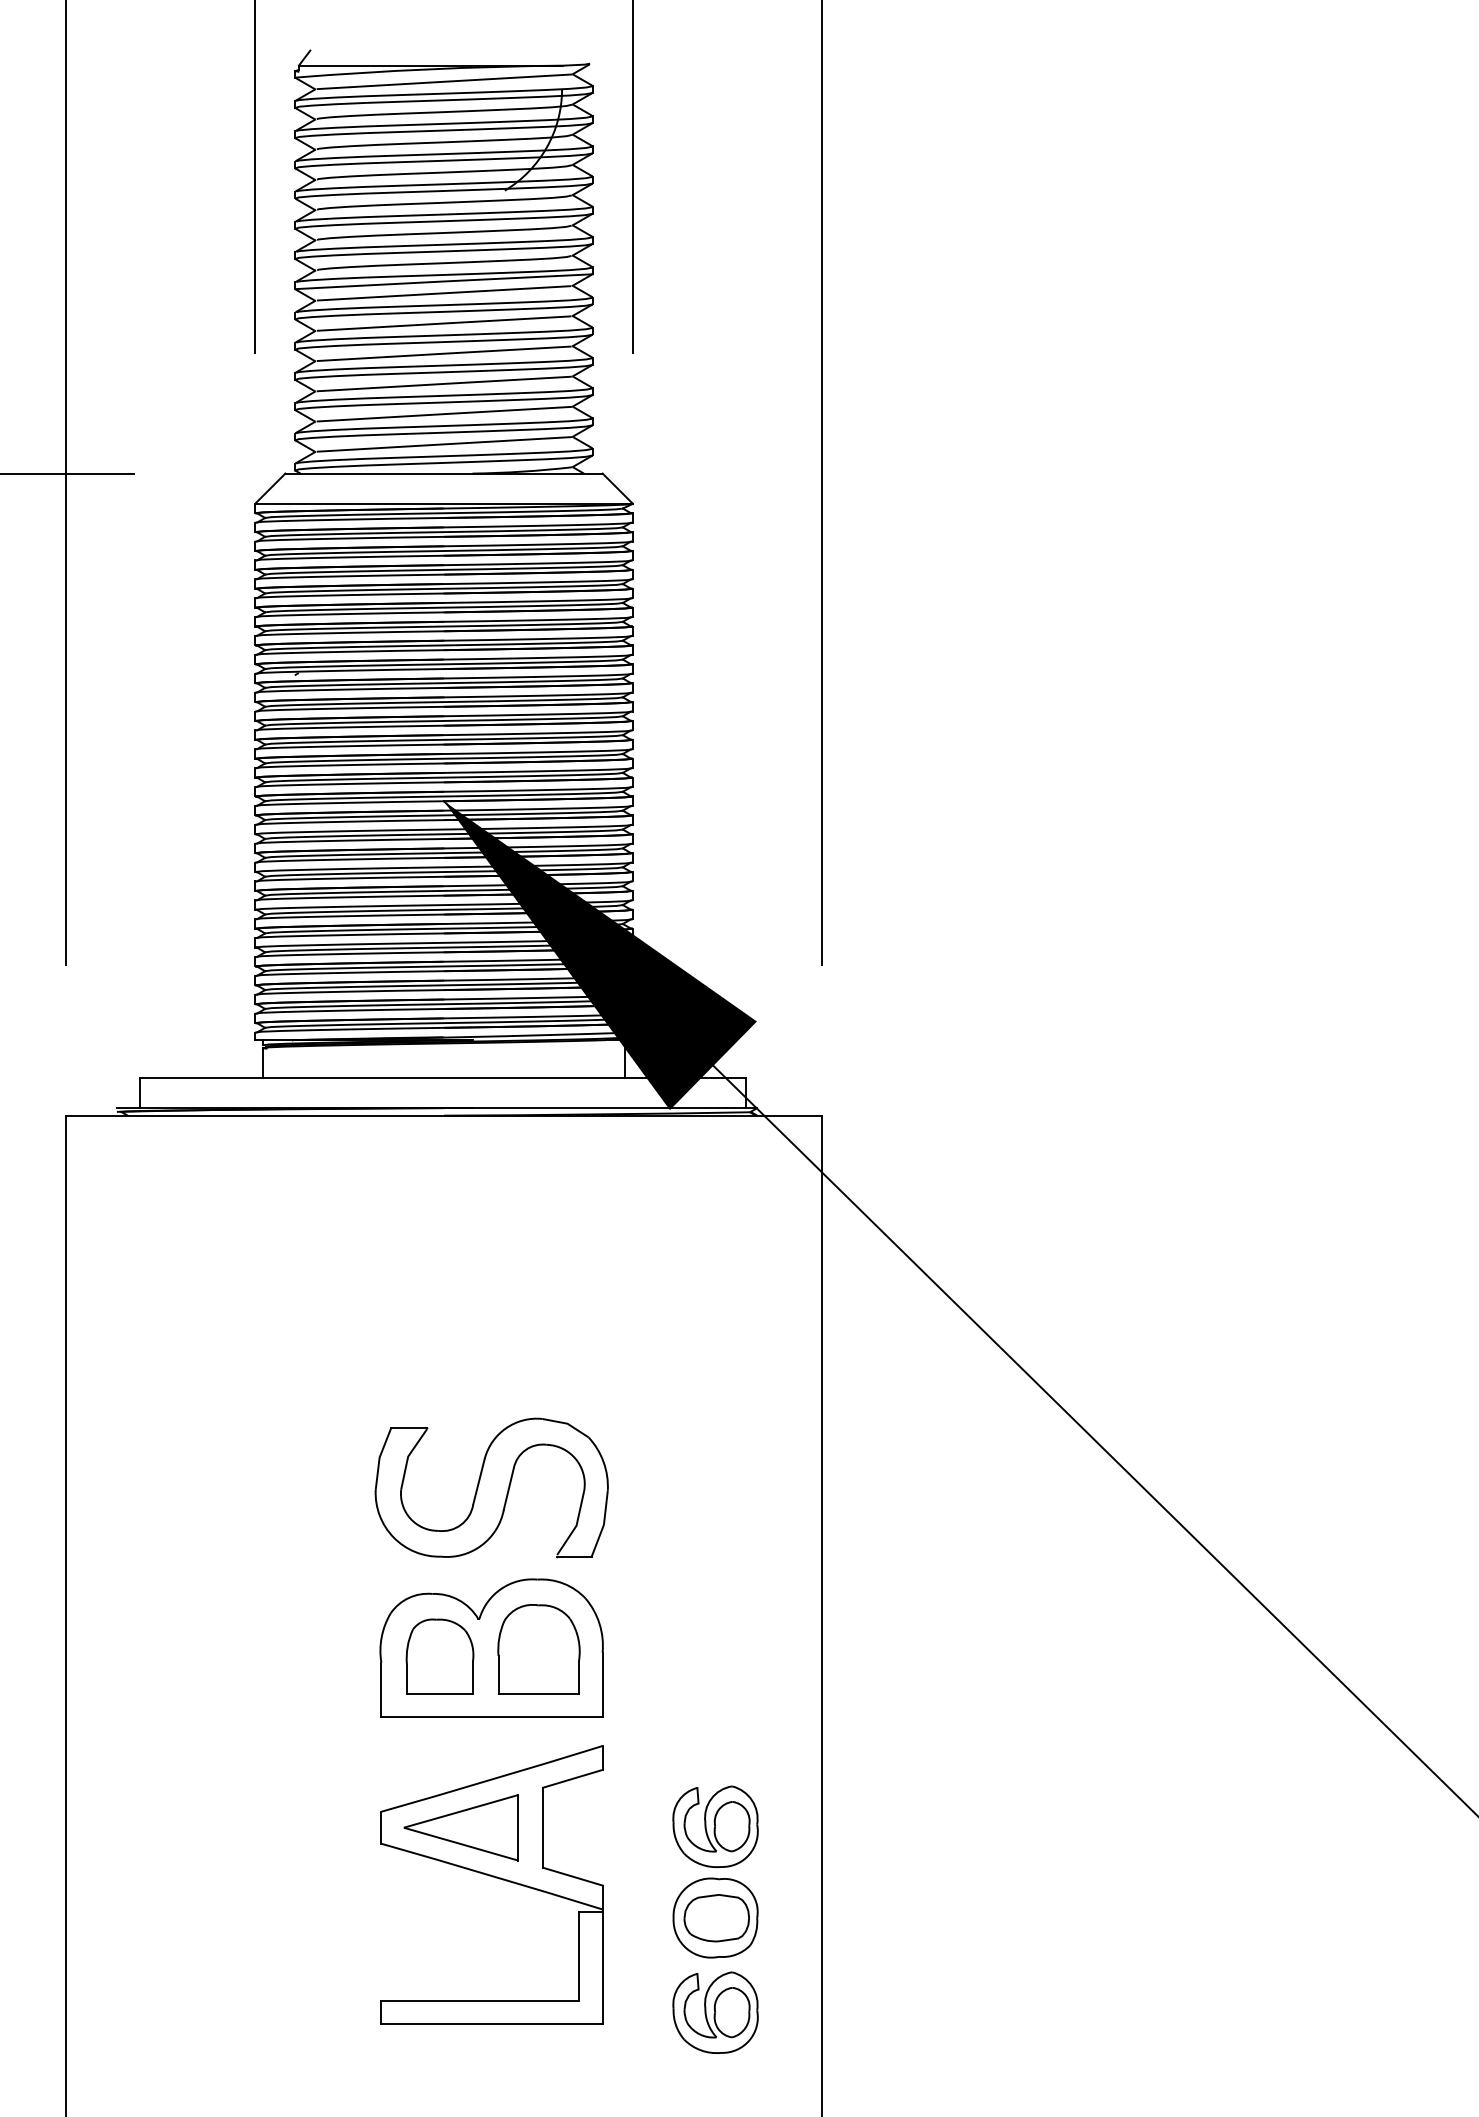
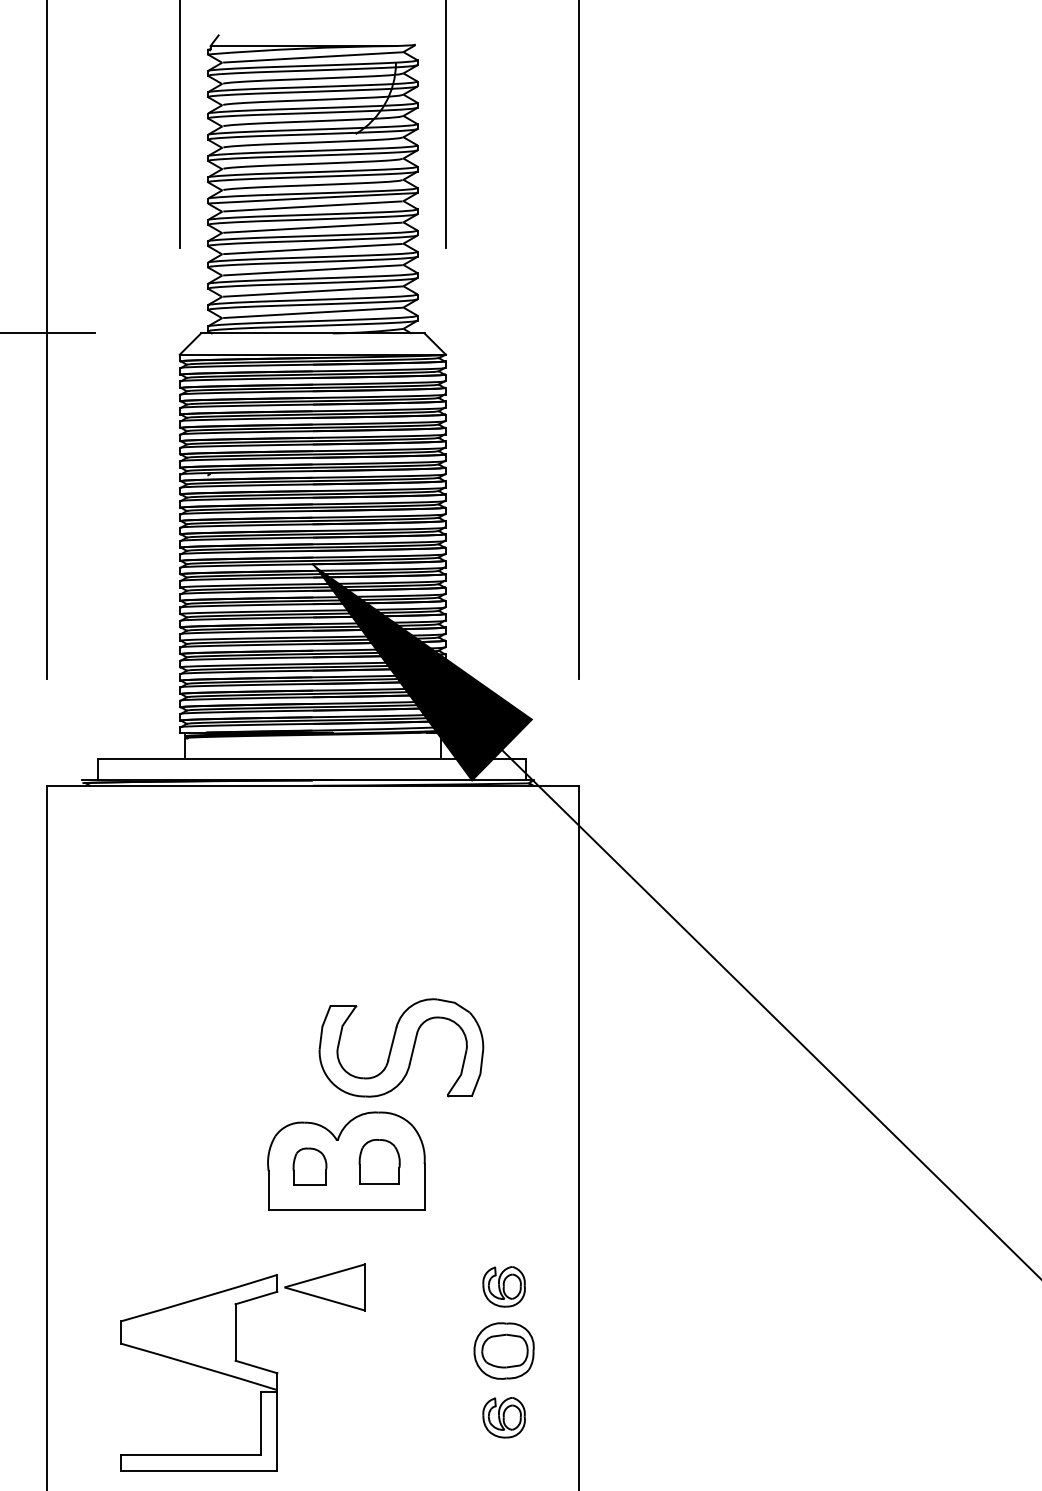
part: (491, 1487) -> (401, 1047), moved
part: (538, 1649) -> (379, 1161), size x0.7
part: (439, 1656) -> (309, 1166), size x0.7
part: (715, 1826) -> (504, 1286), size x0.7
part: (492, 1877) -> (199, 1367), moved
part: (715, 2012) -> (504, 1417), size x0.7

